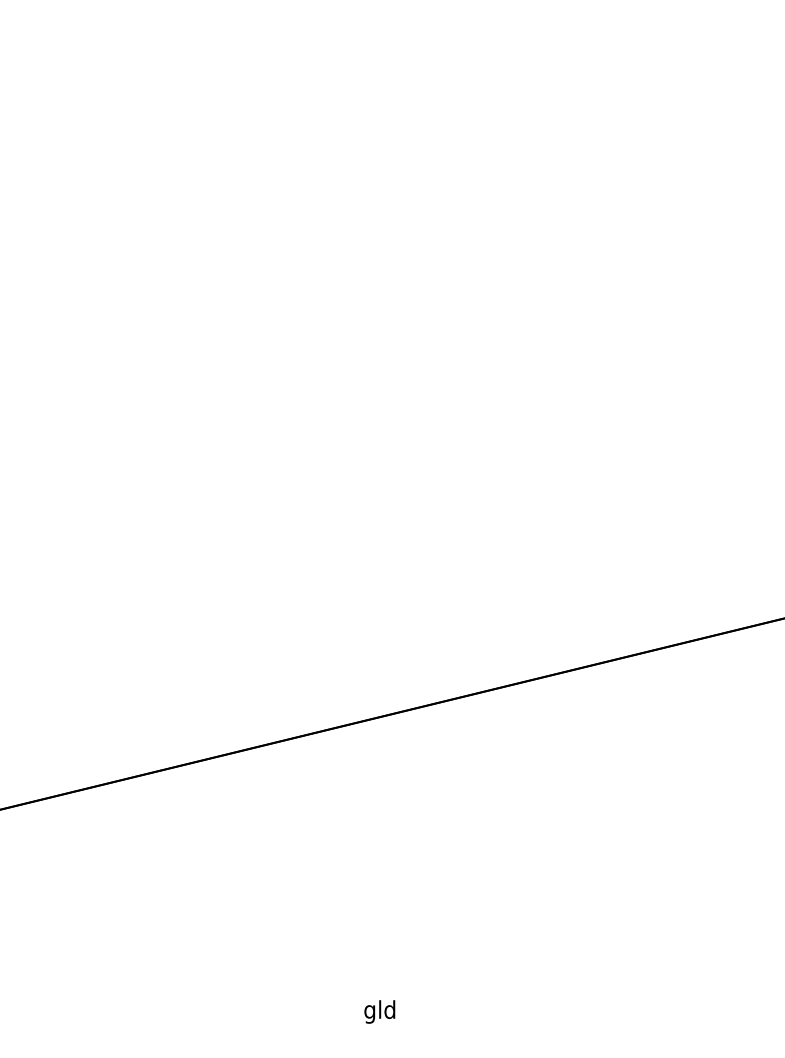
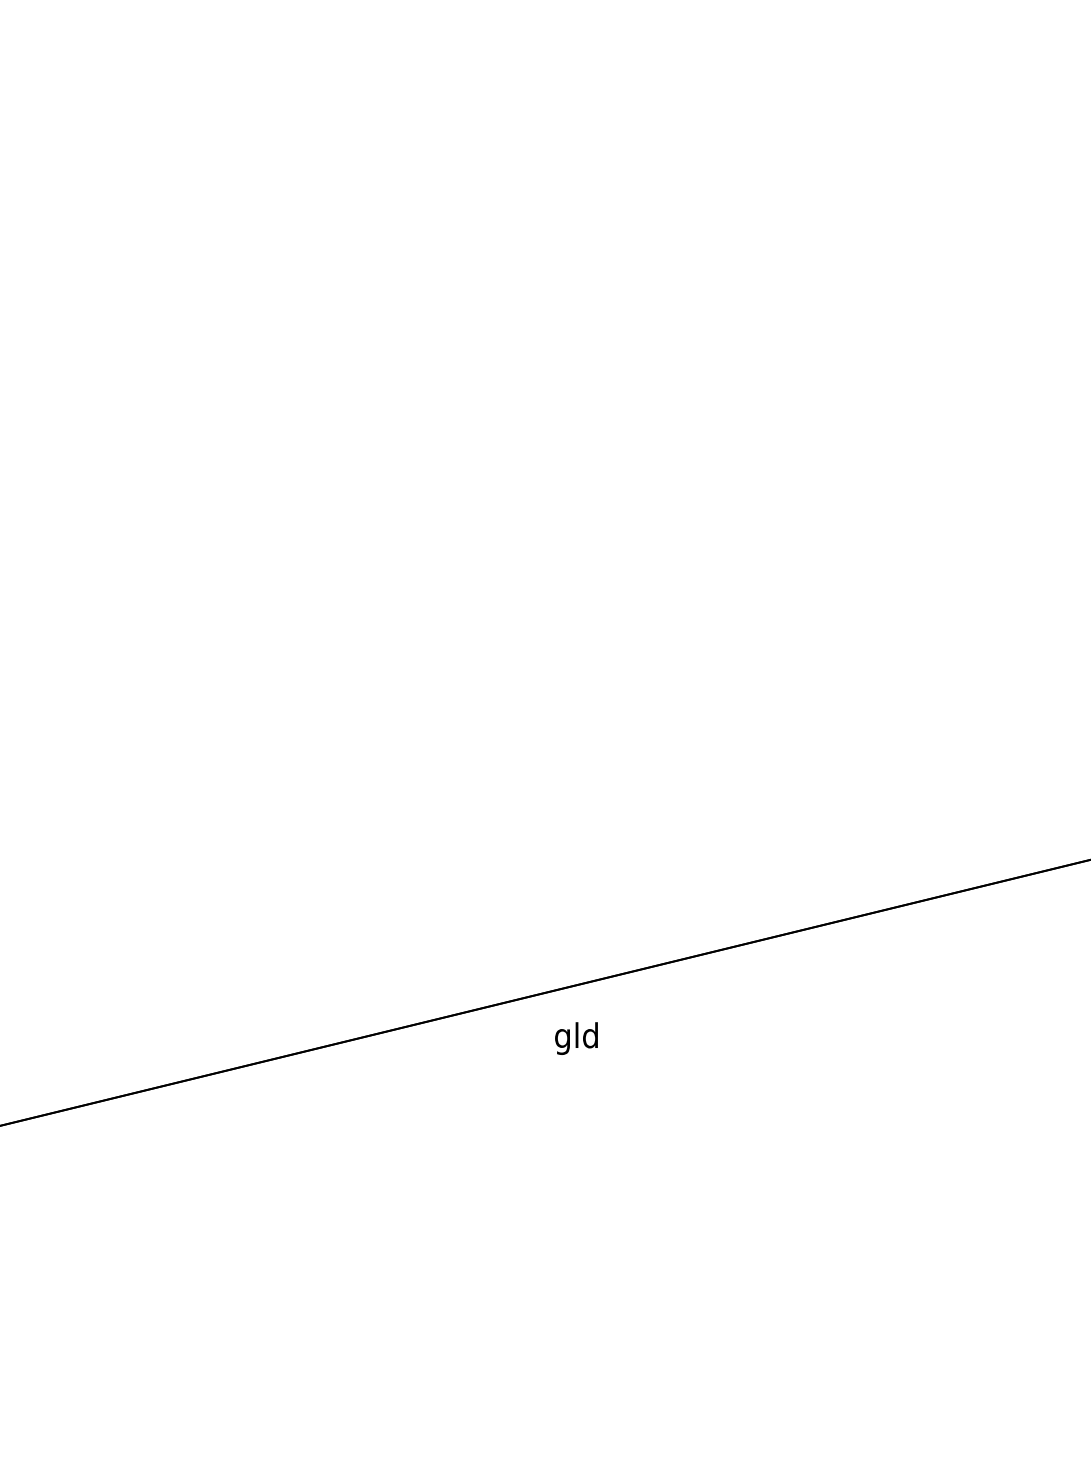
text: (379, 1011) -> (576, 1037), moved

